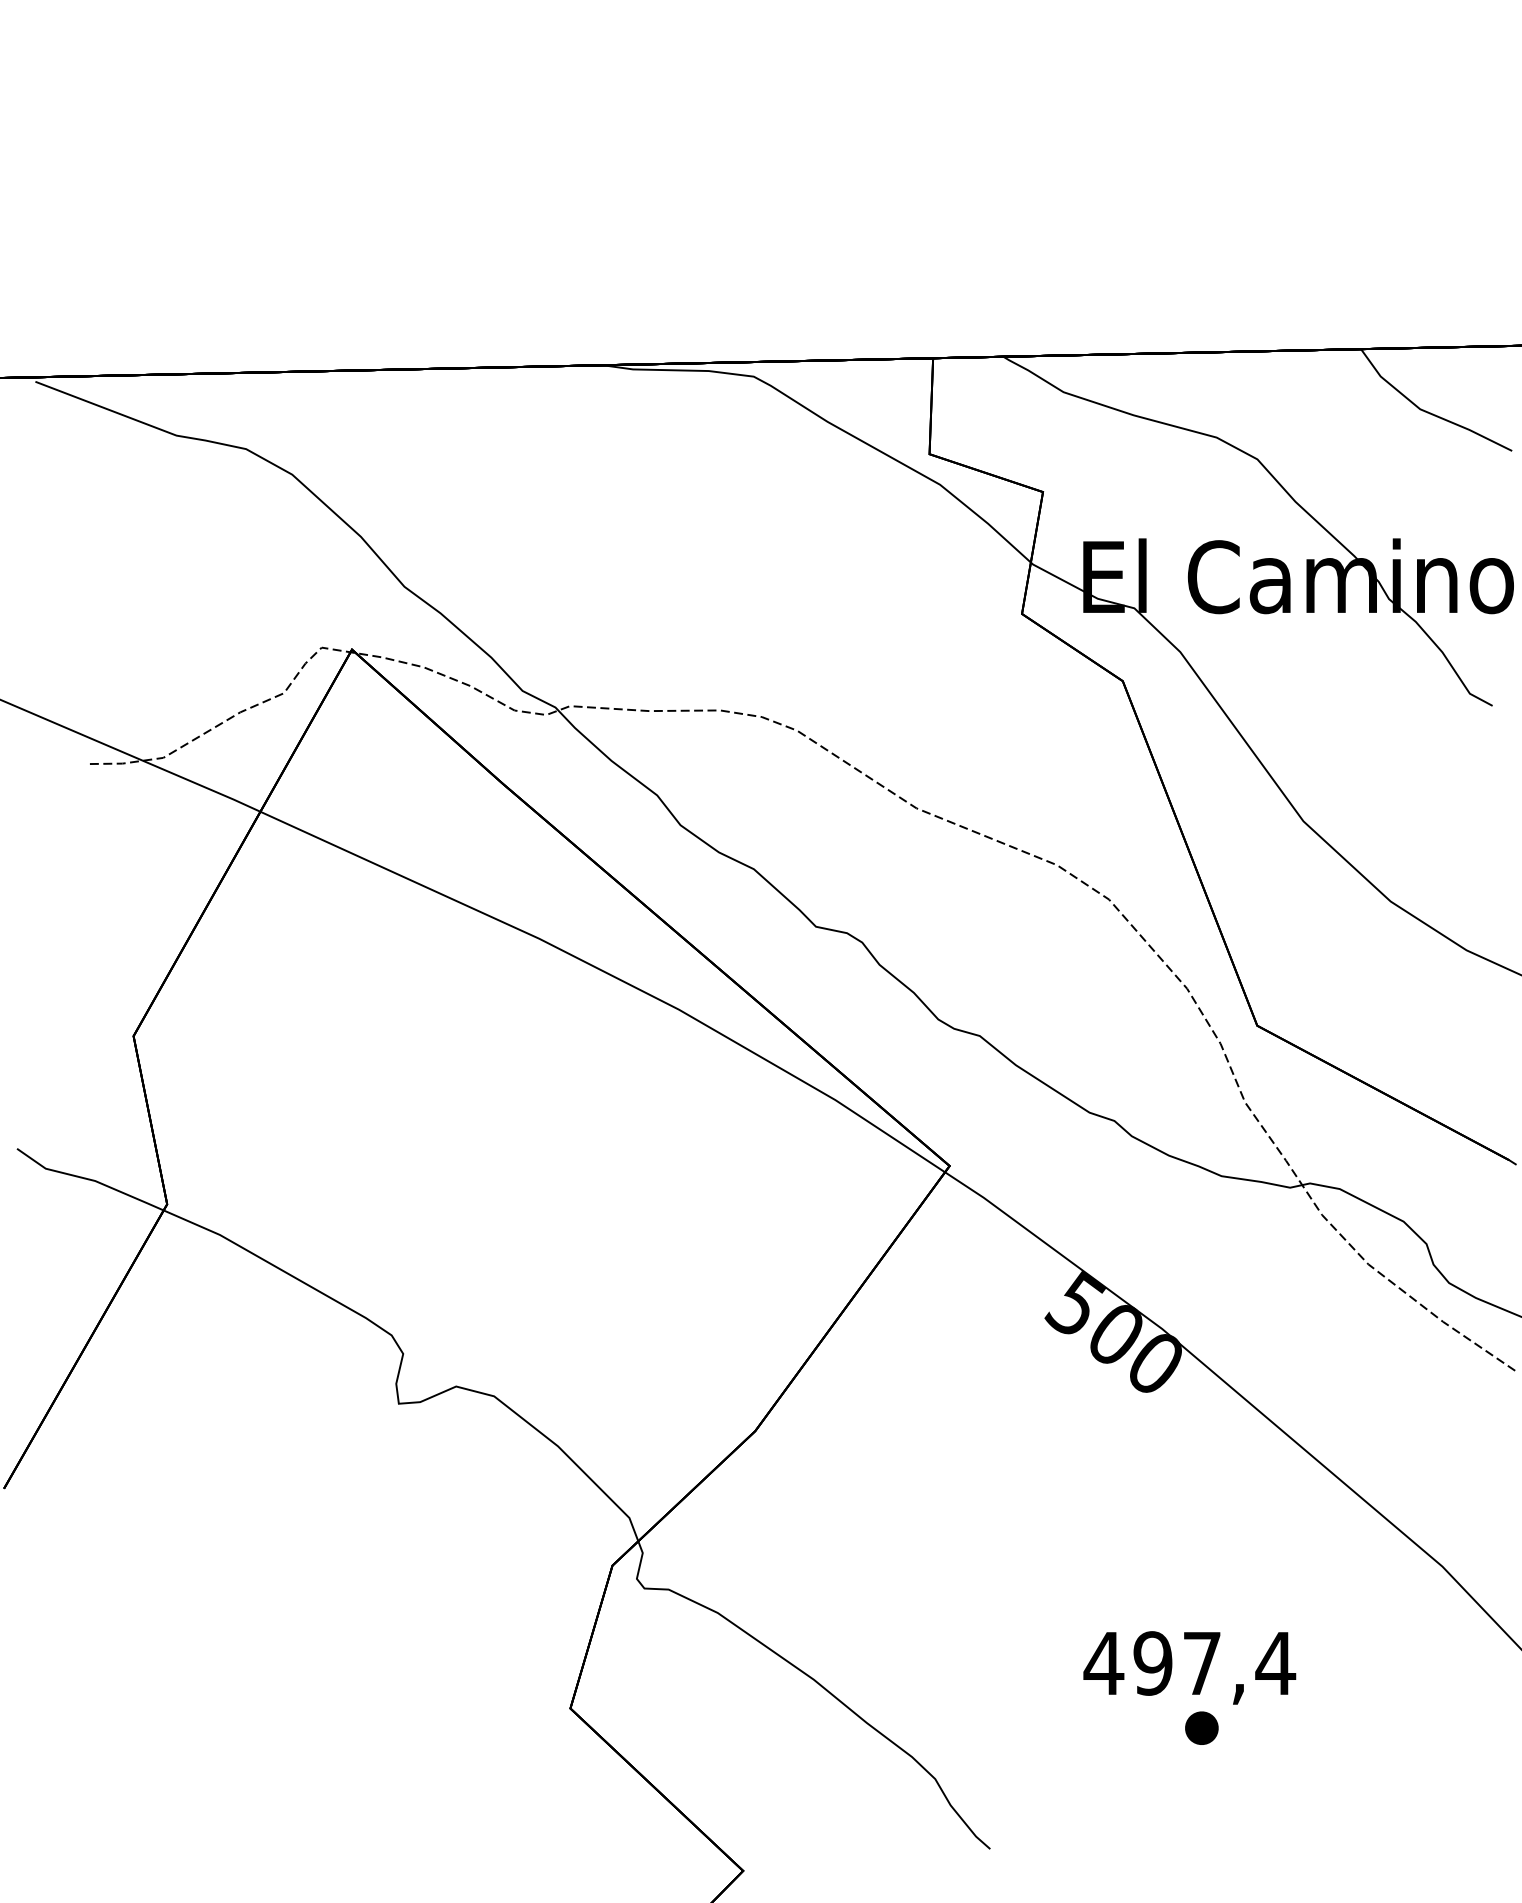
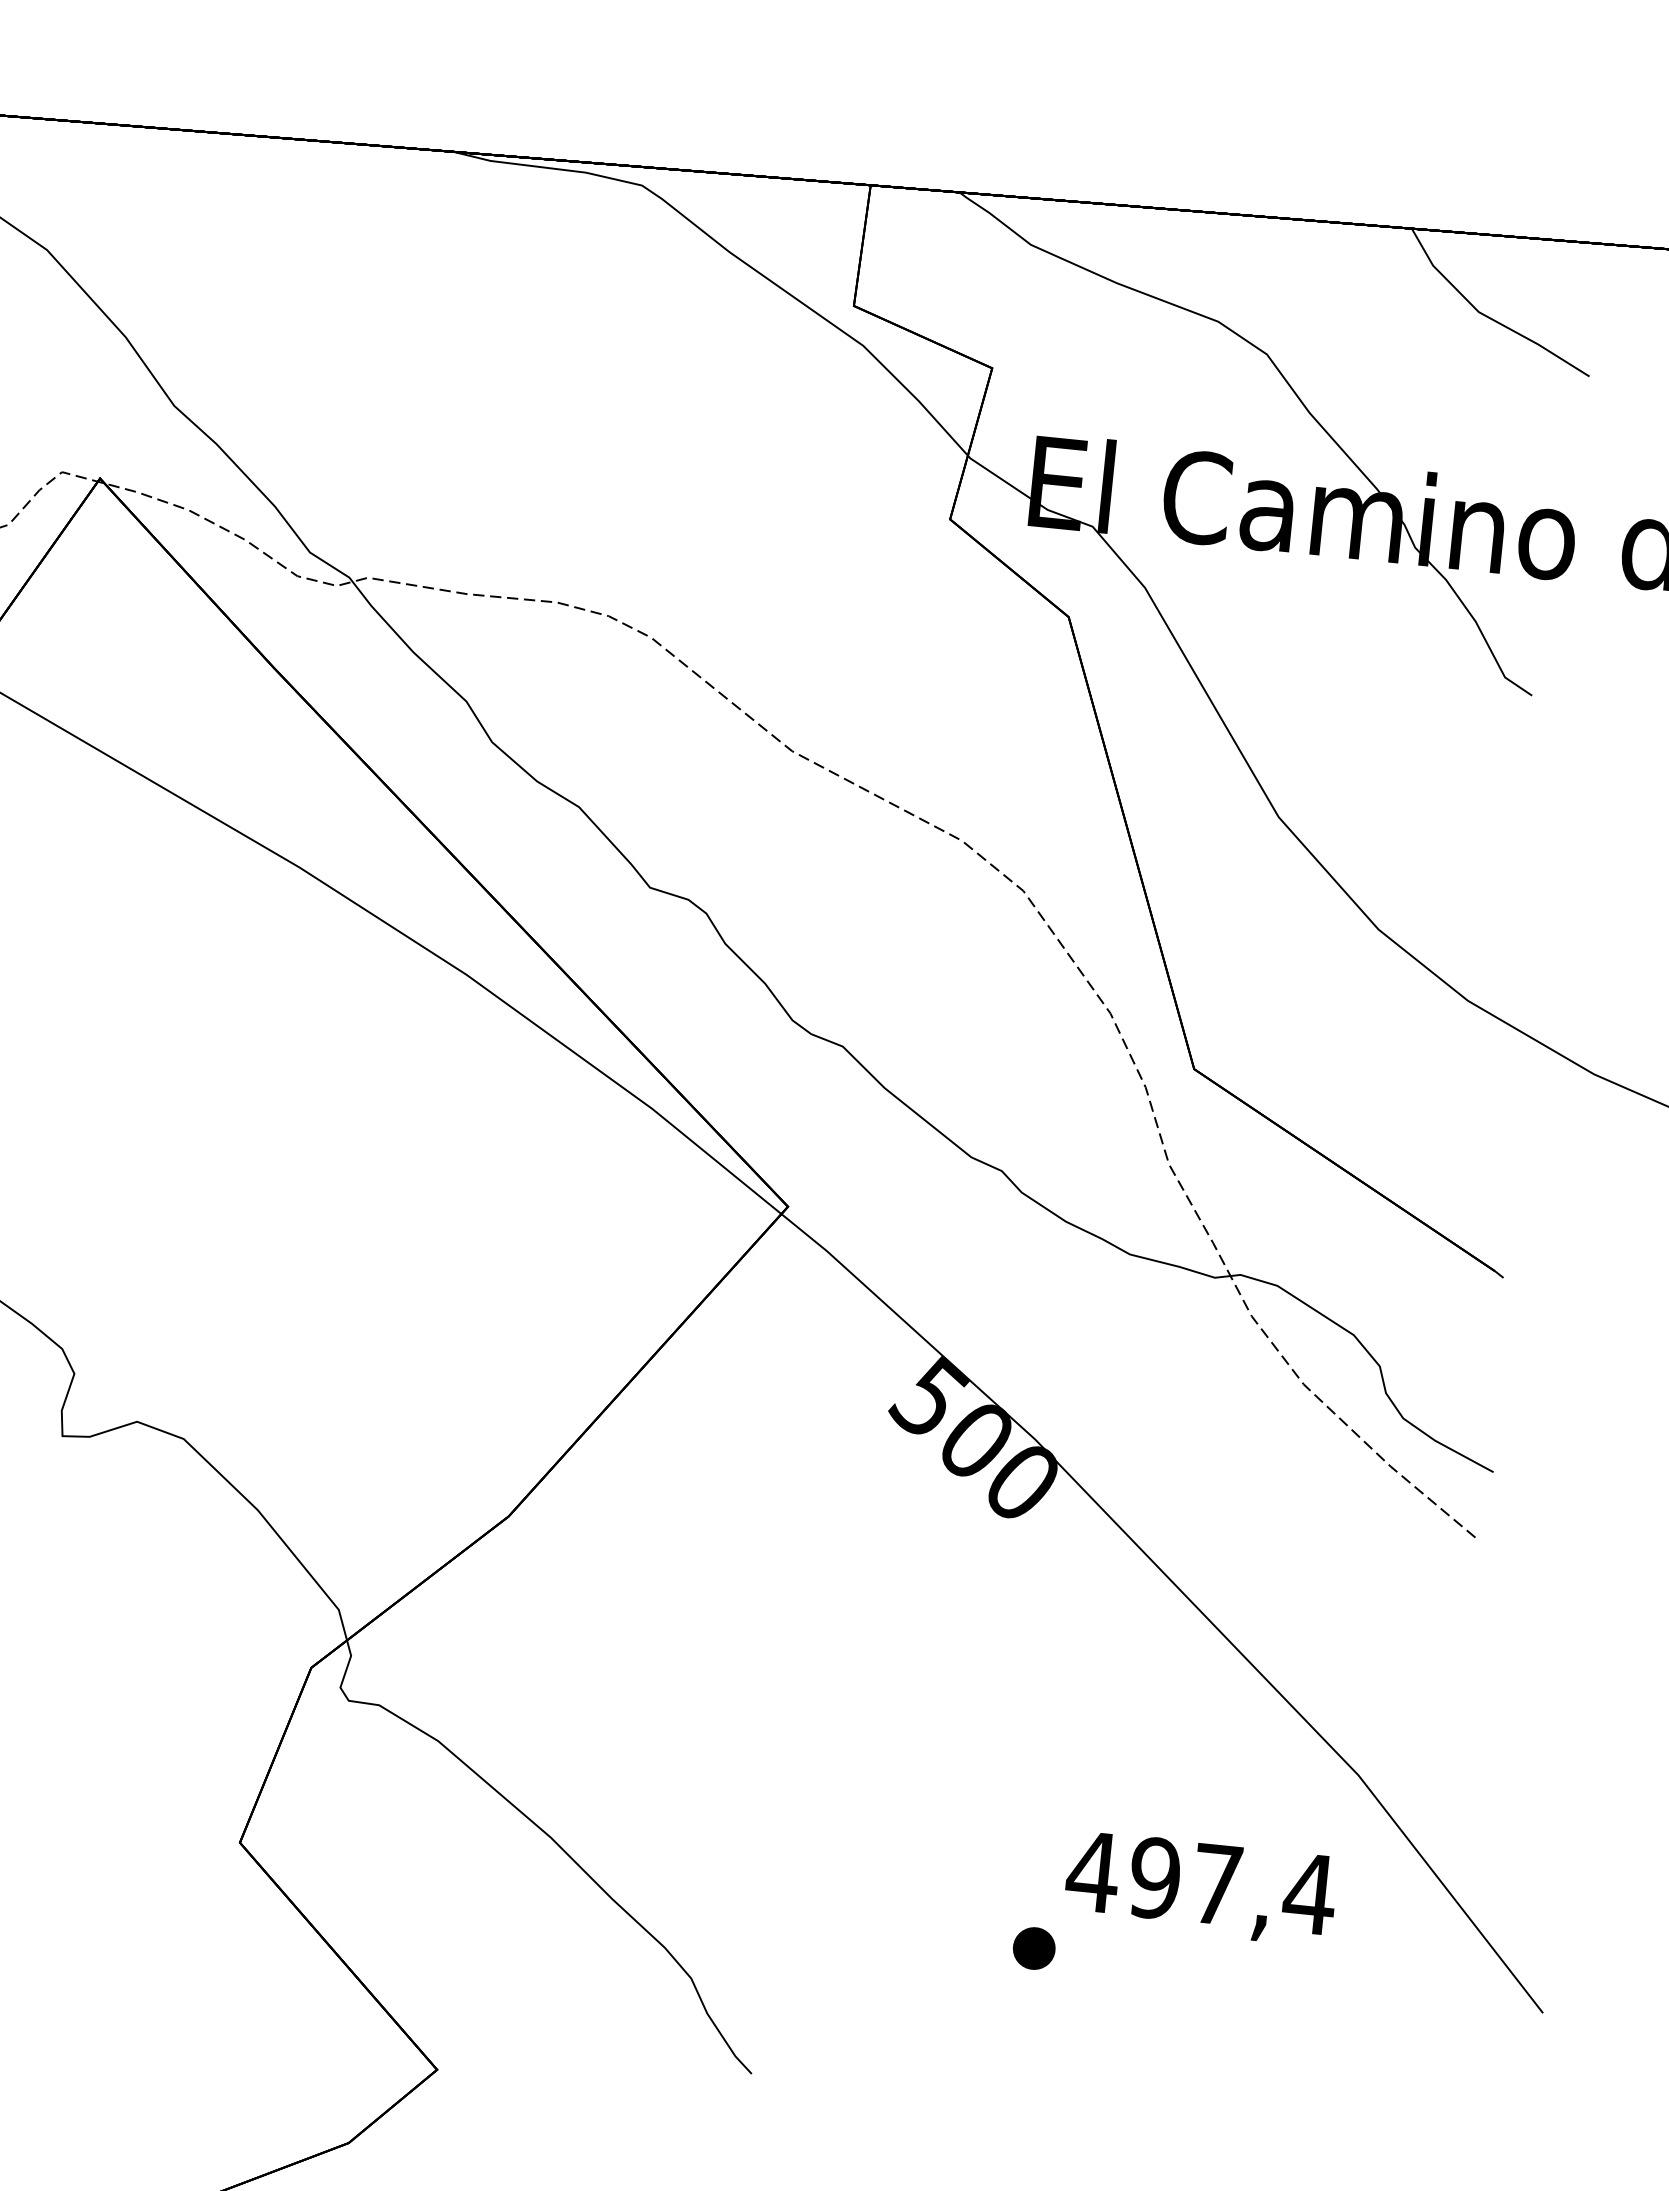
text: (1189, 1667) -> (1200, 1888), moved

